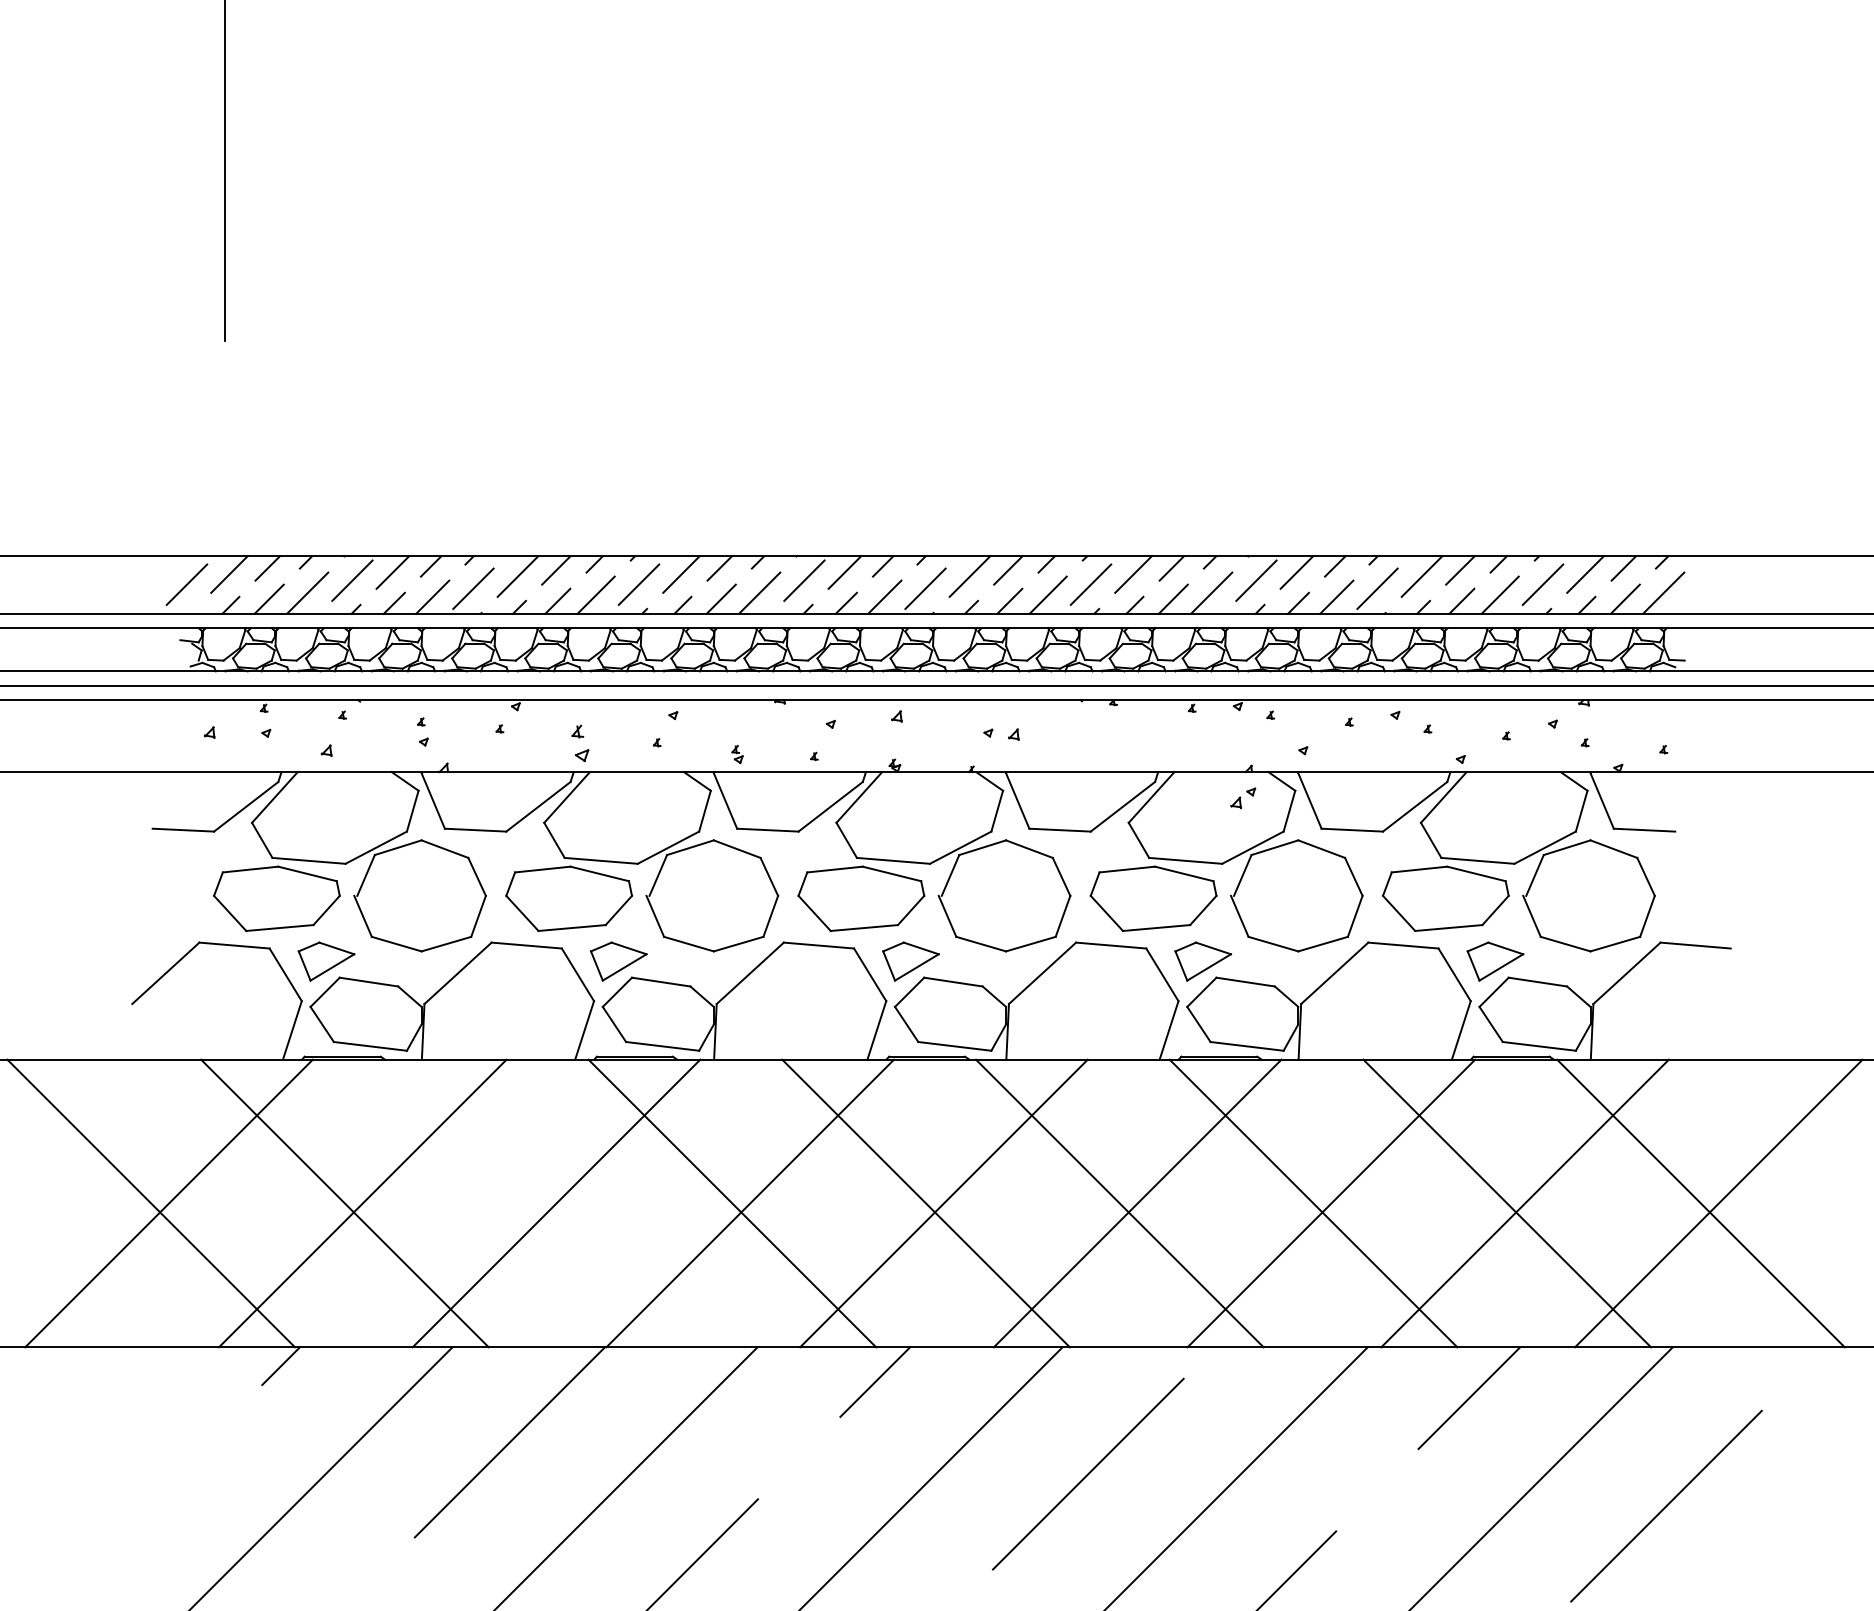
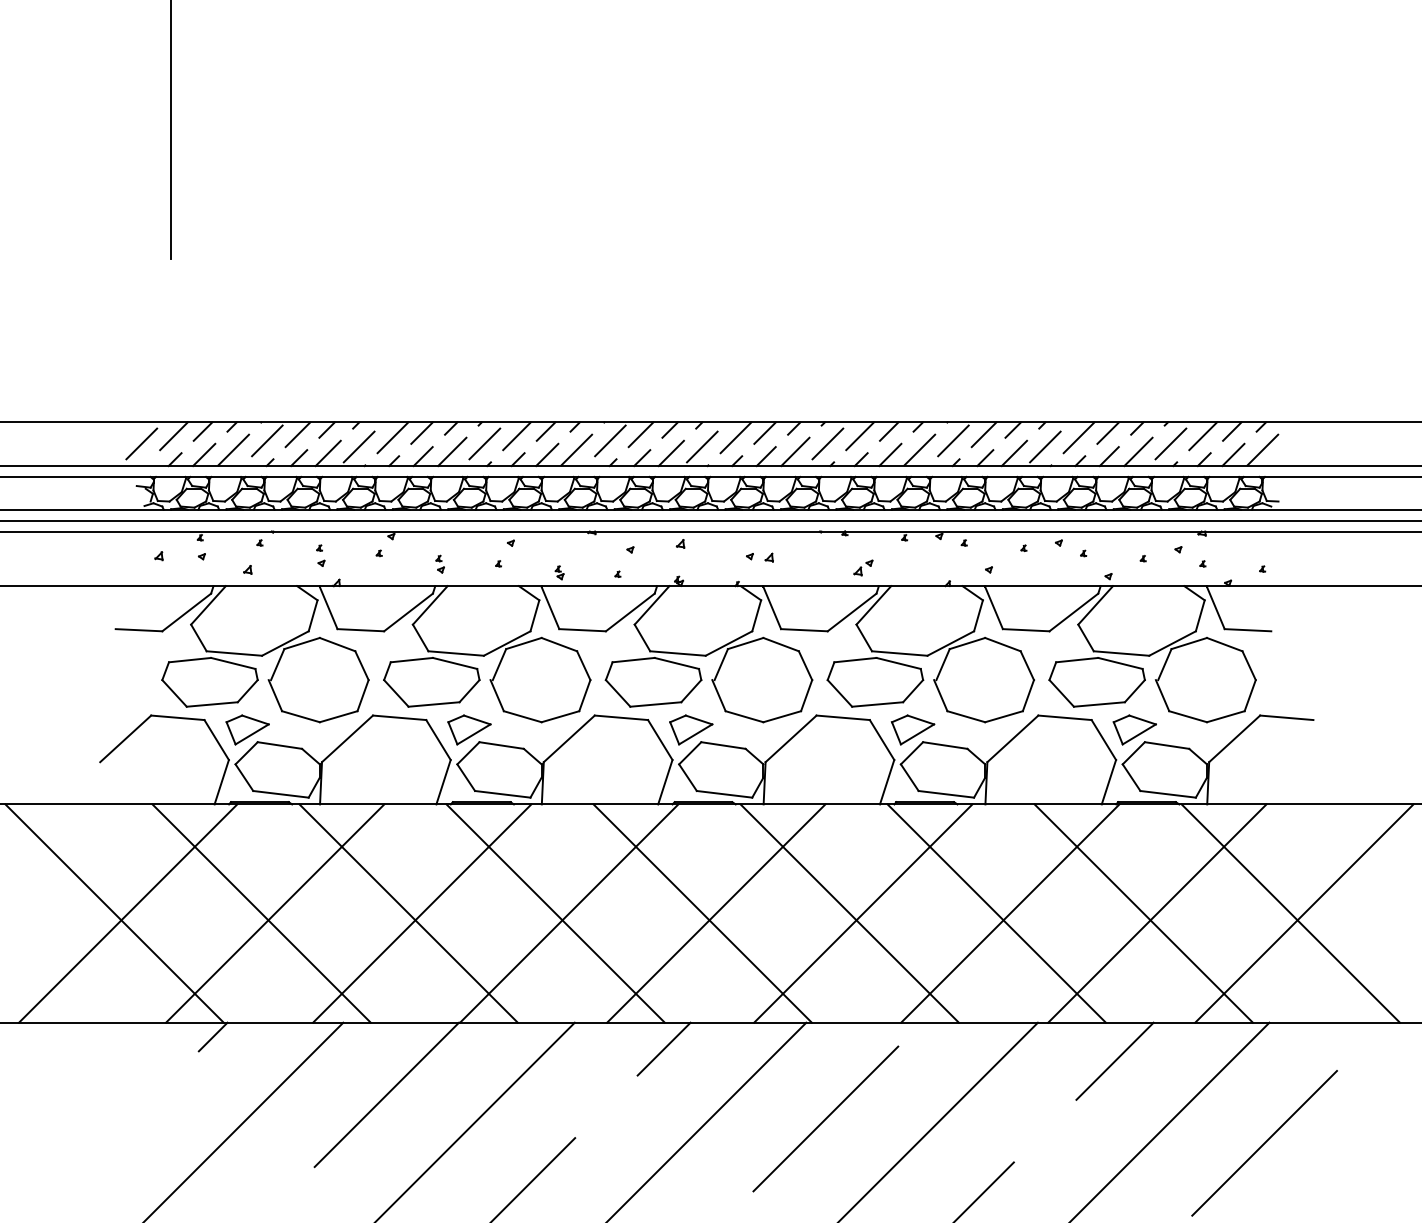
part: (579, 742) -> (439, 563), size x0.62
part: (1243, 797) -> (863, 567), moved
line: (538, 1203) -> (408, 913), added

